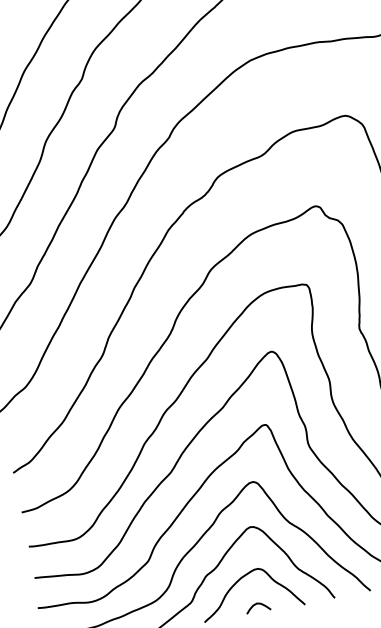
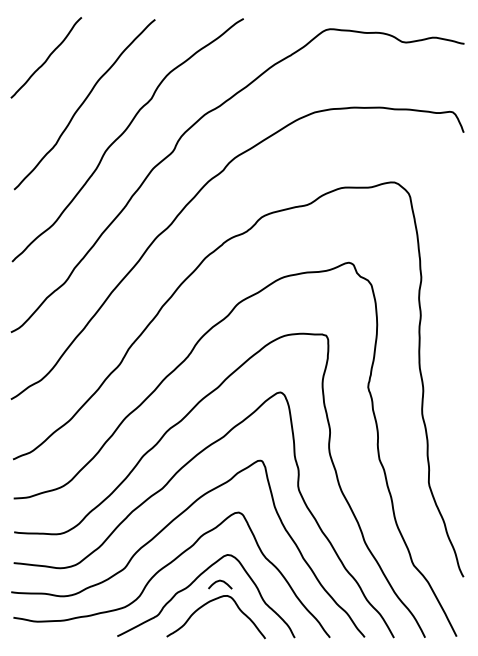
curve: (259, 604) -> (222, 582), moved

